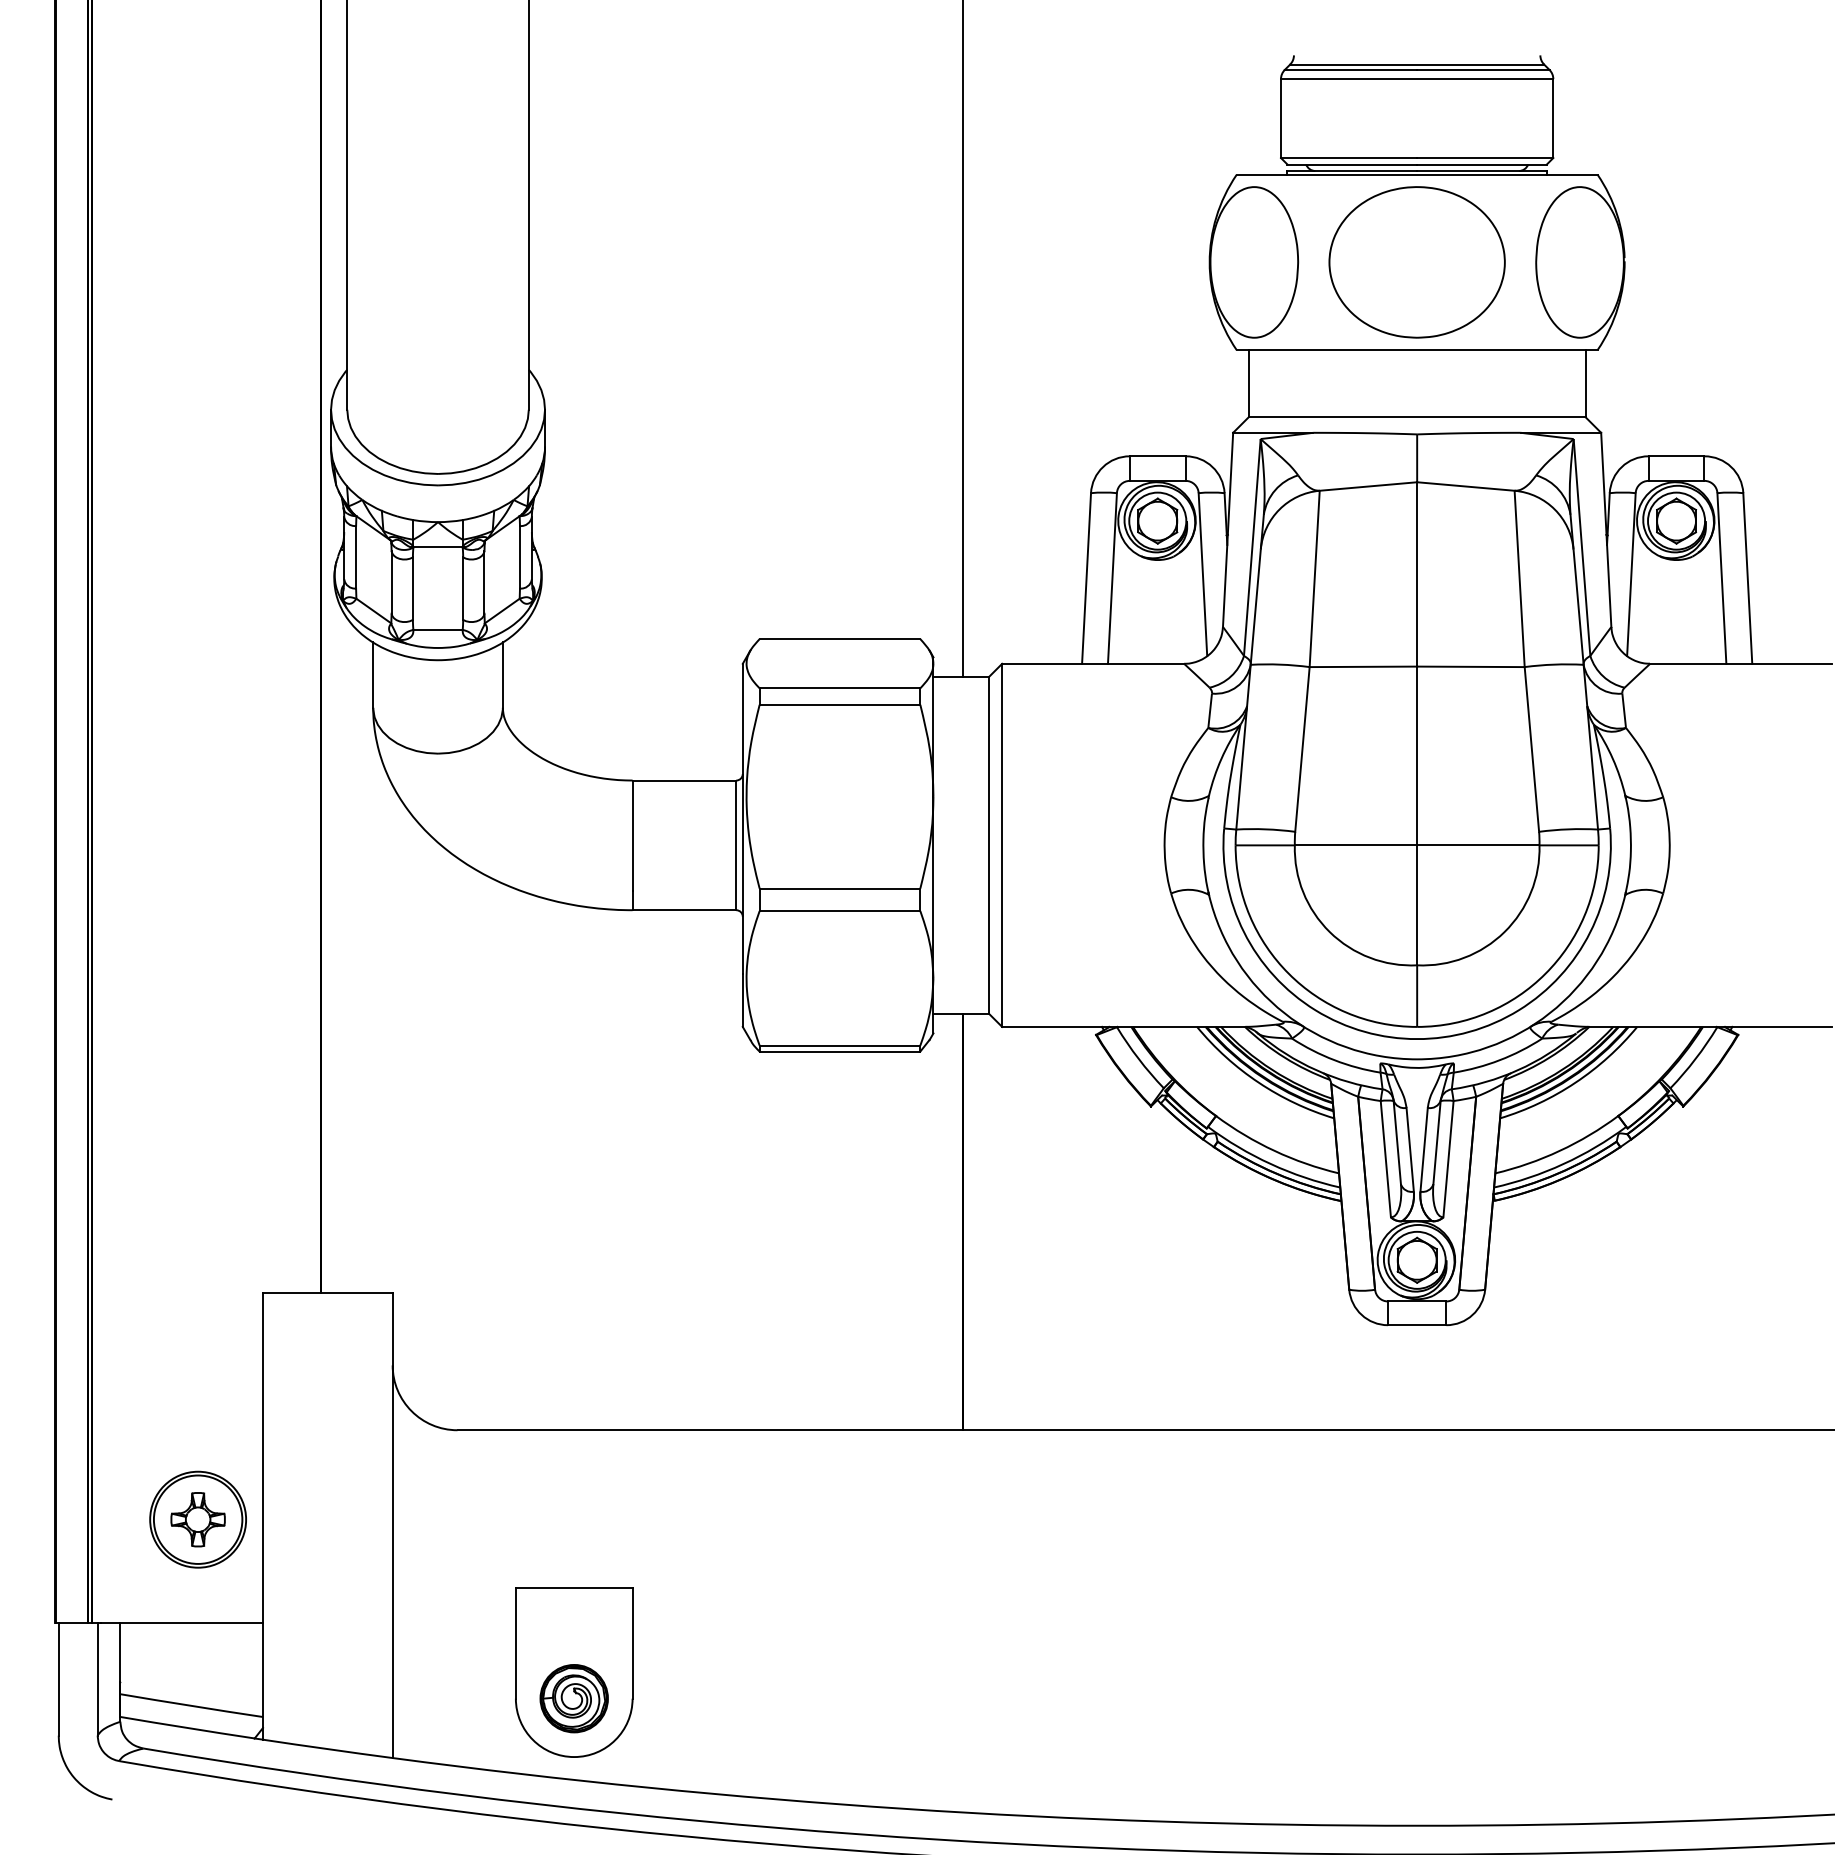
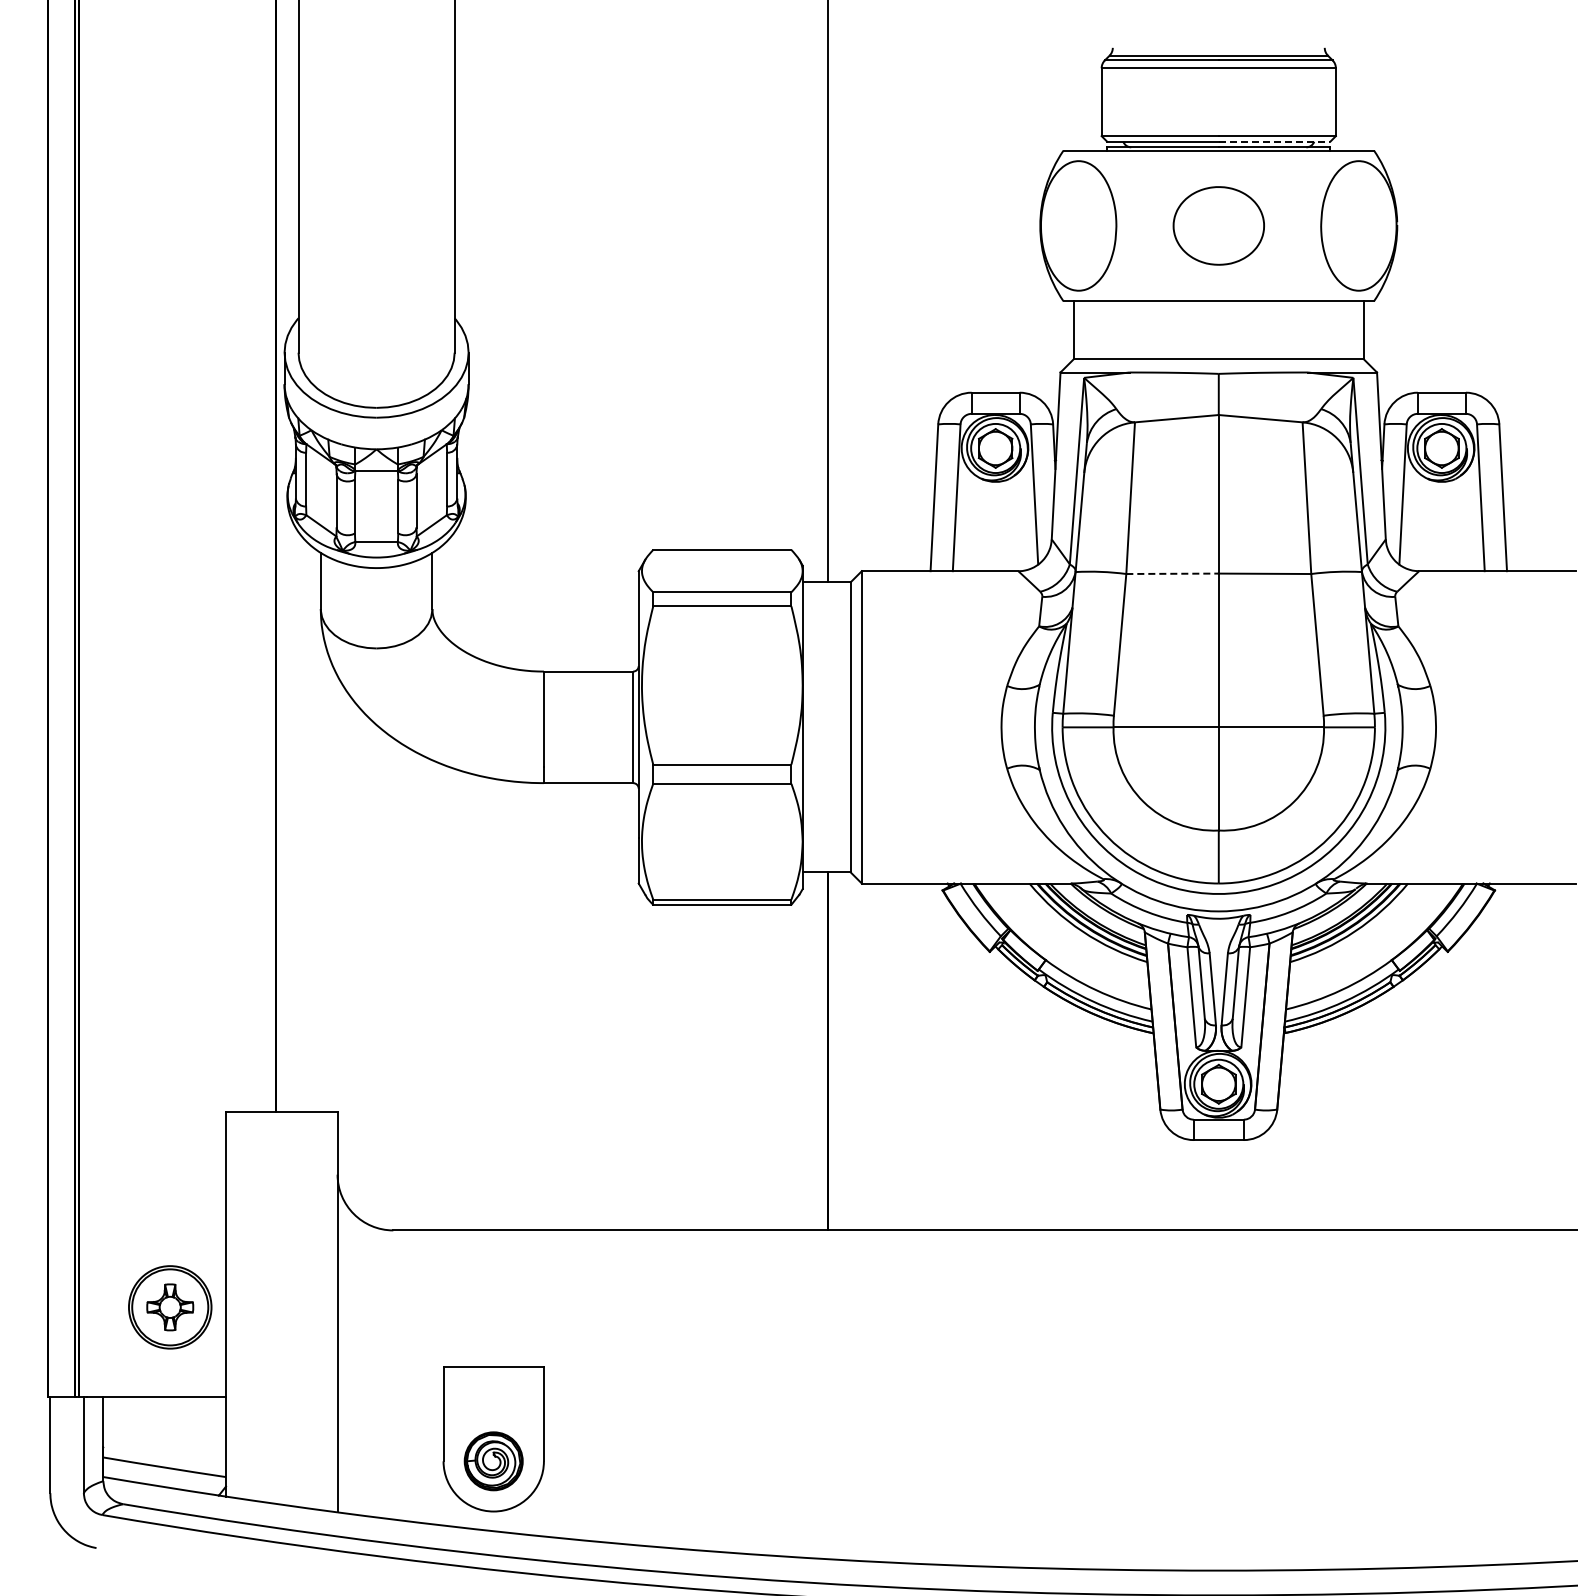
line: (1481, 164) -> (1274, 141), solid -> dashed
part: (1416, 261) -> (1218, 225), size x0.6
line: (1364, 666) -> (1173, 573), solid -> dashed

